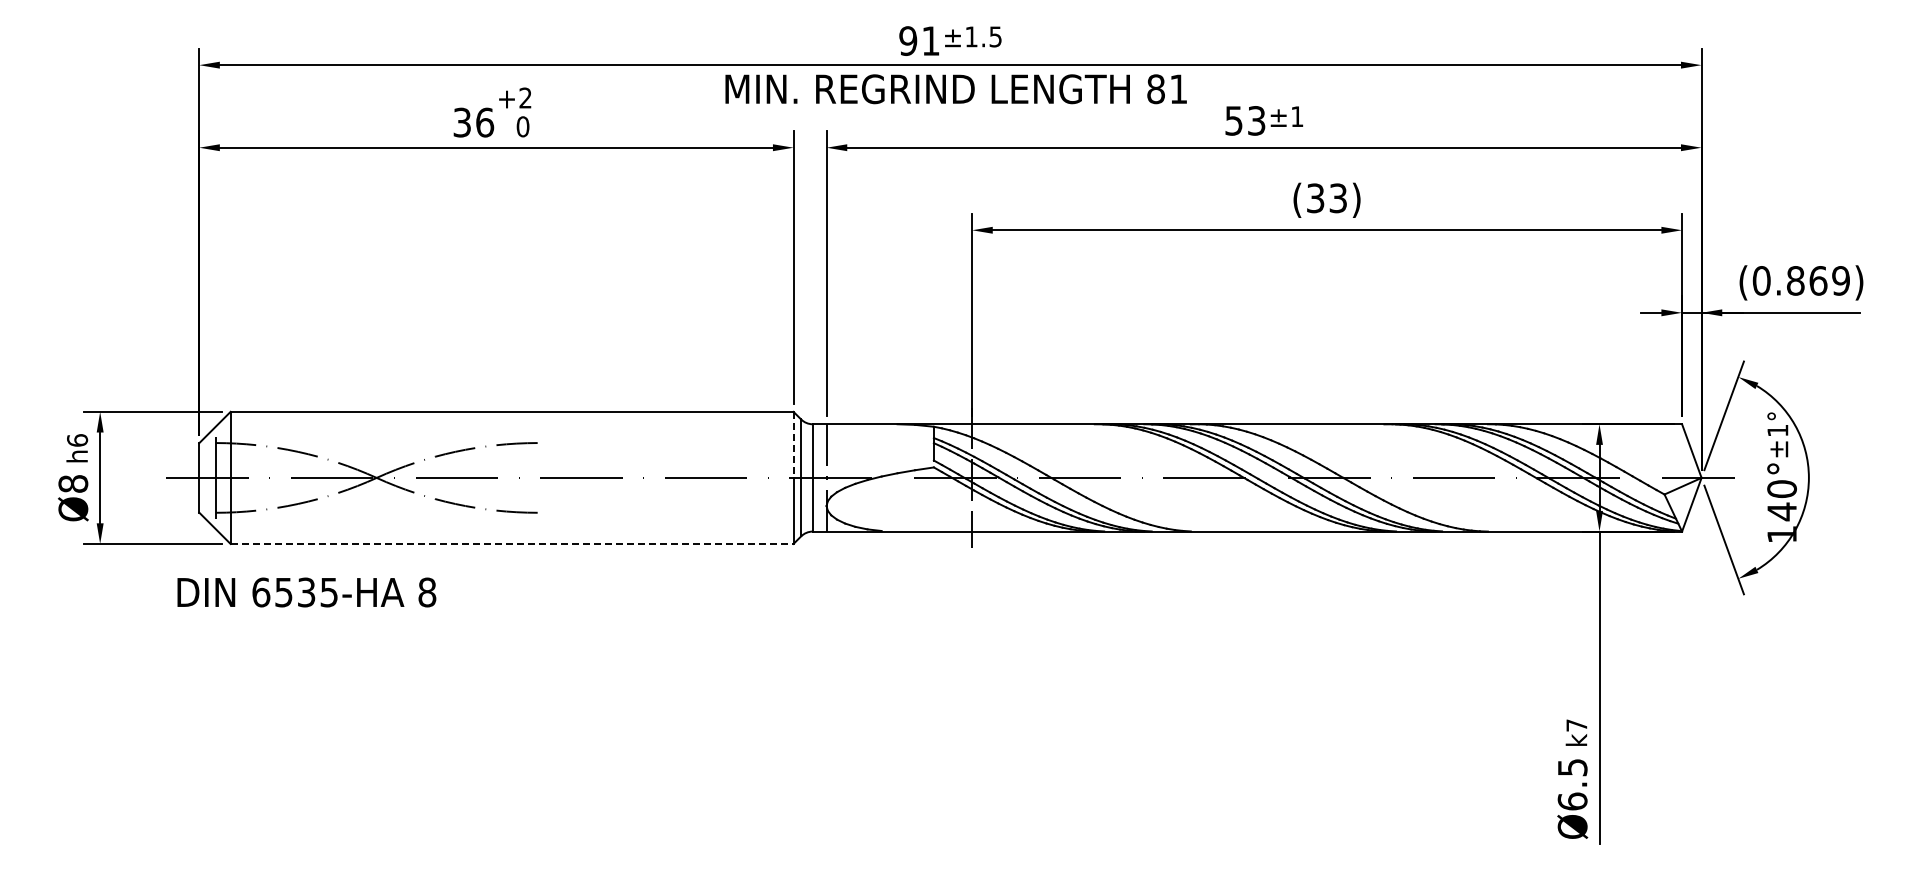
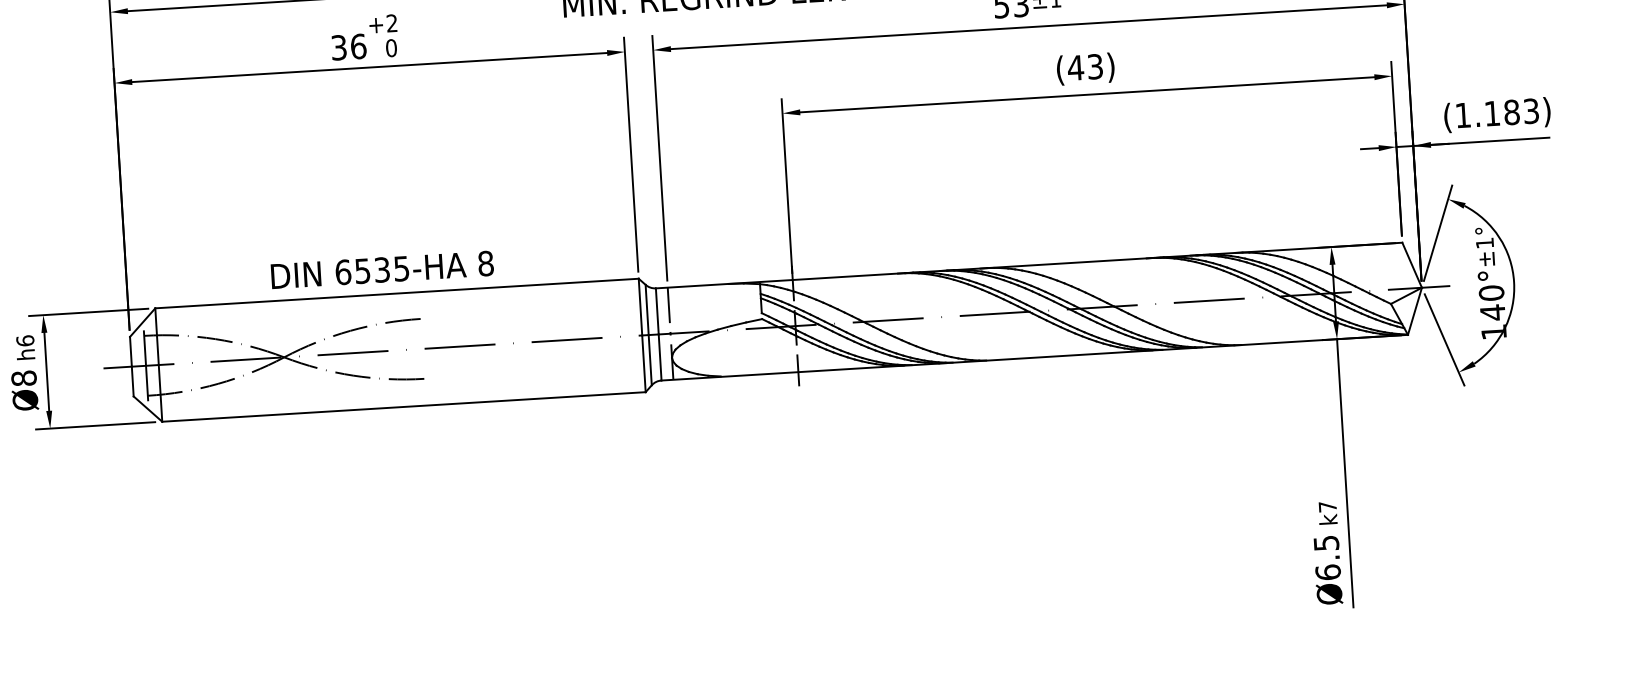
text: (1315, 198) -> (1075, 68), (33) -> (43)
text: (1800, 280) -> (1496, 113), (0.869) -> (1.183)
line: (793, 445) -> (640, 307), dashed -> solid
line: (512, 543) -> (404, 406), dashed -> solid
text: (306, 592) -> (382, 269), moved

